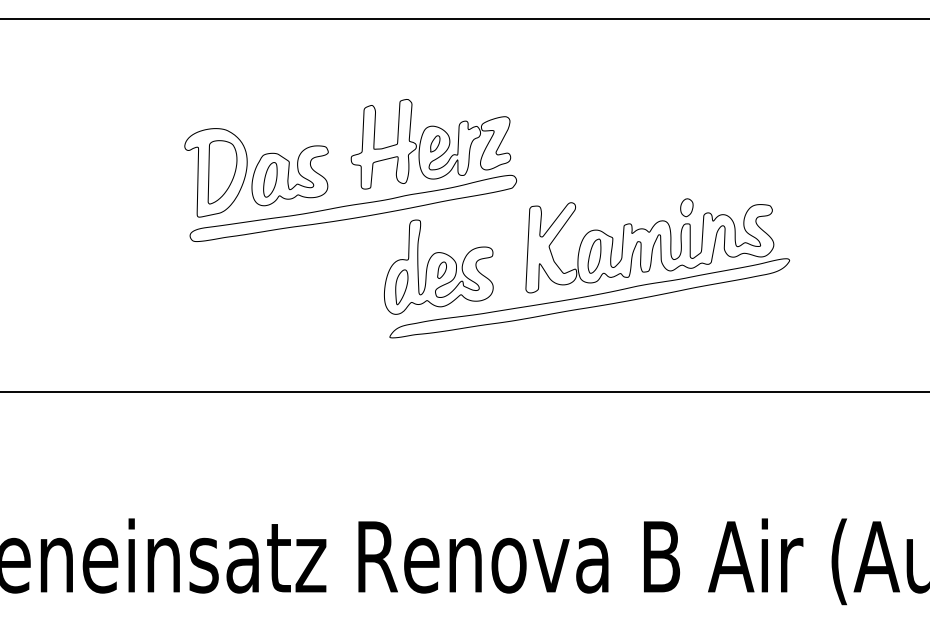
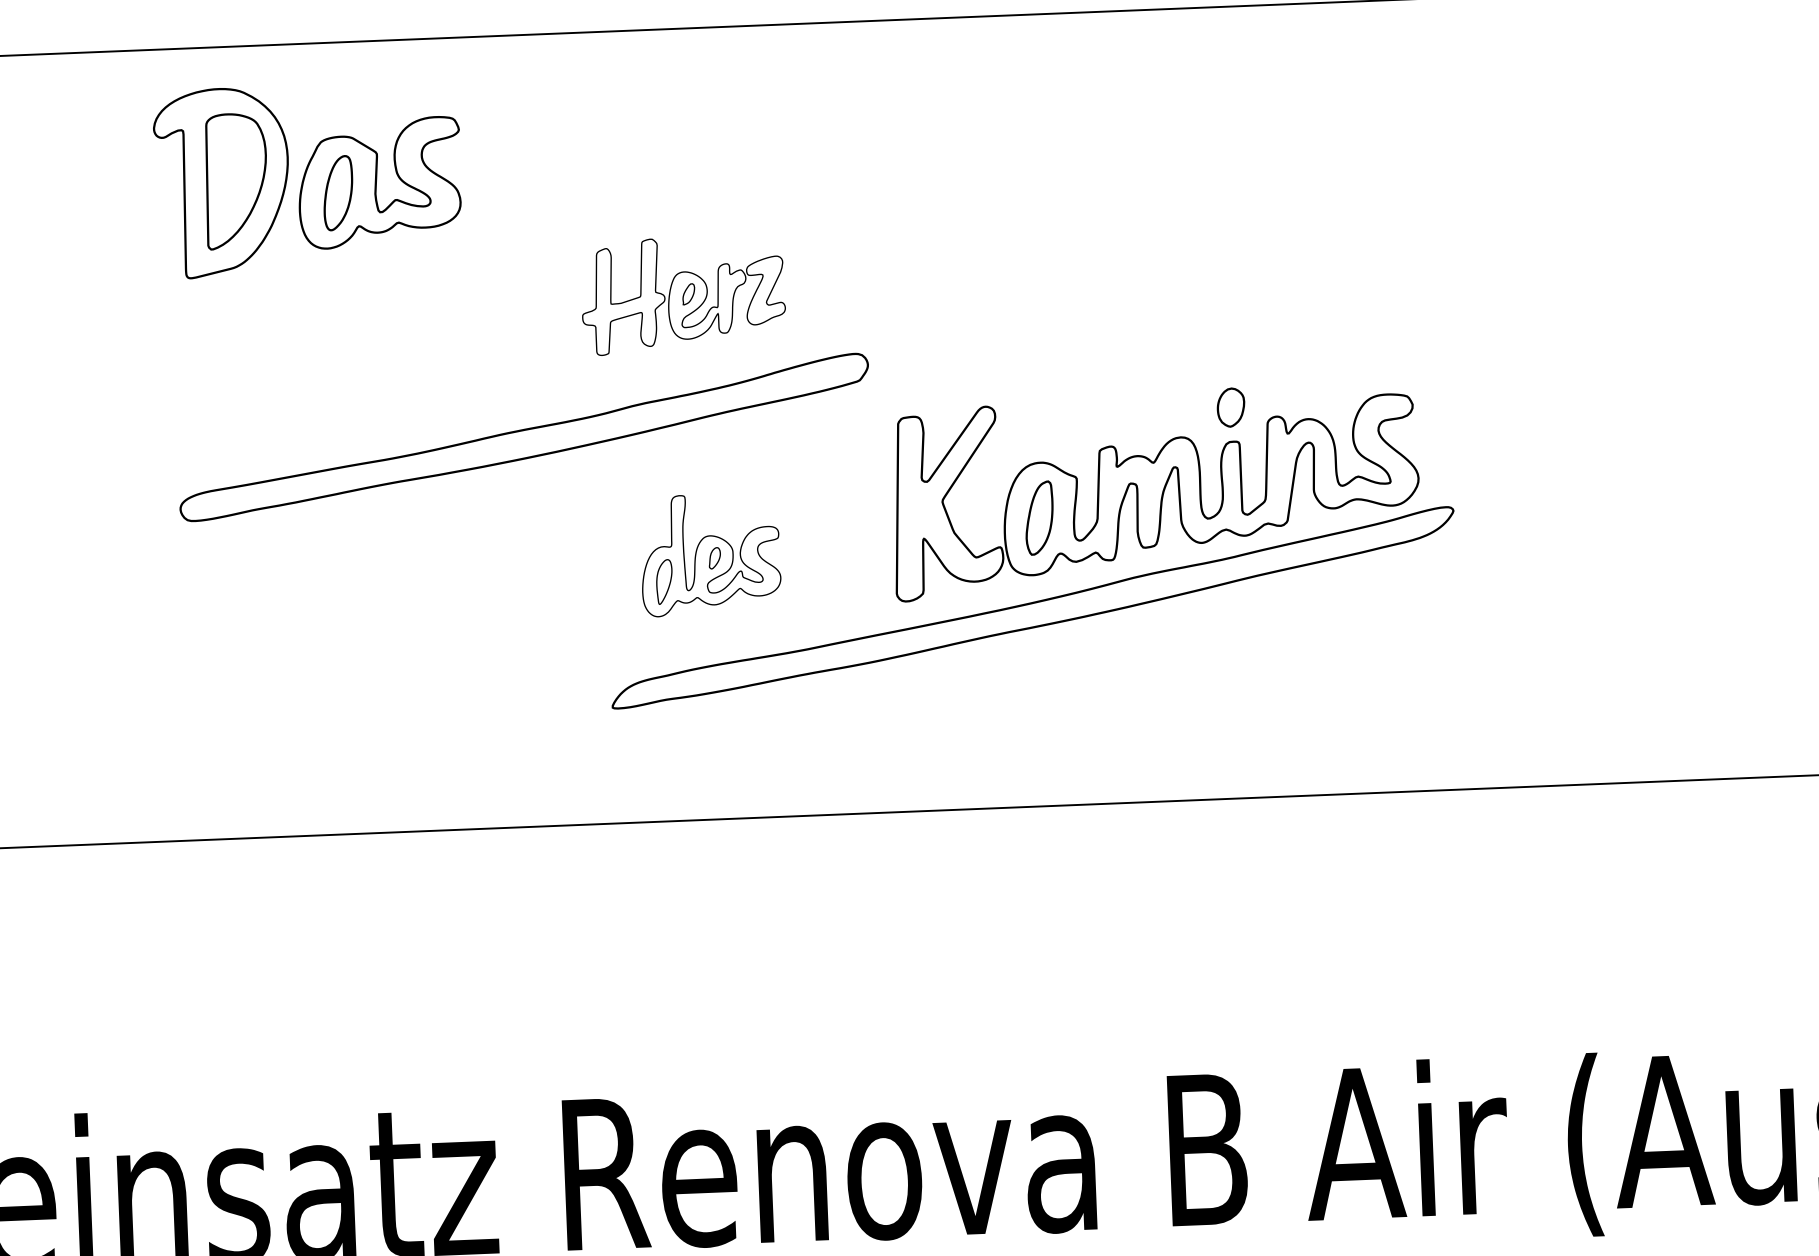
part: (430, 144) -> (682, 295), size x0.6
part: (256, 172) -> (308, 178), moved
part: (438, 266) -> (709, 553), size x0.6

